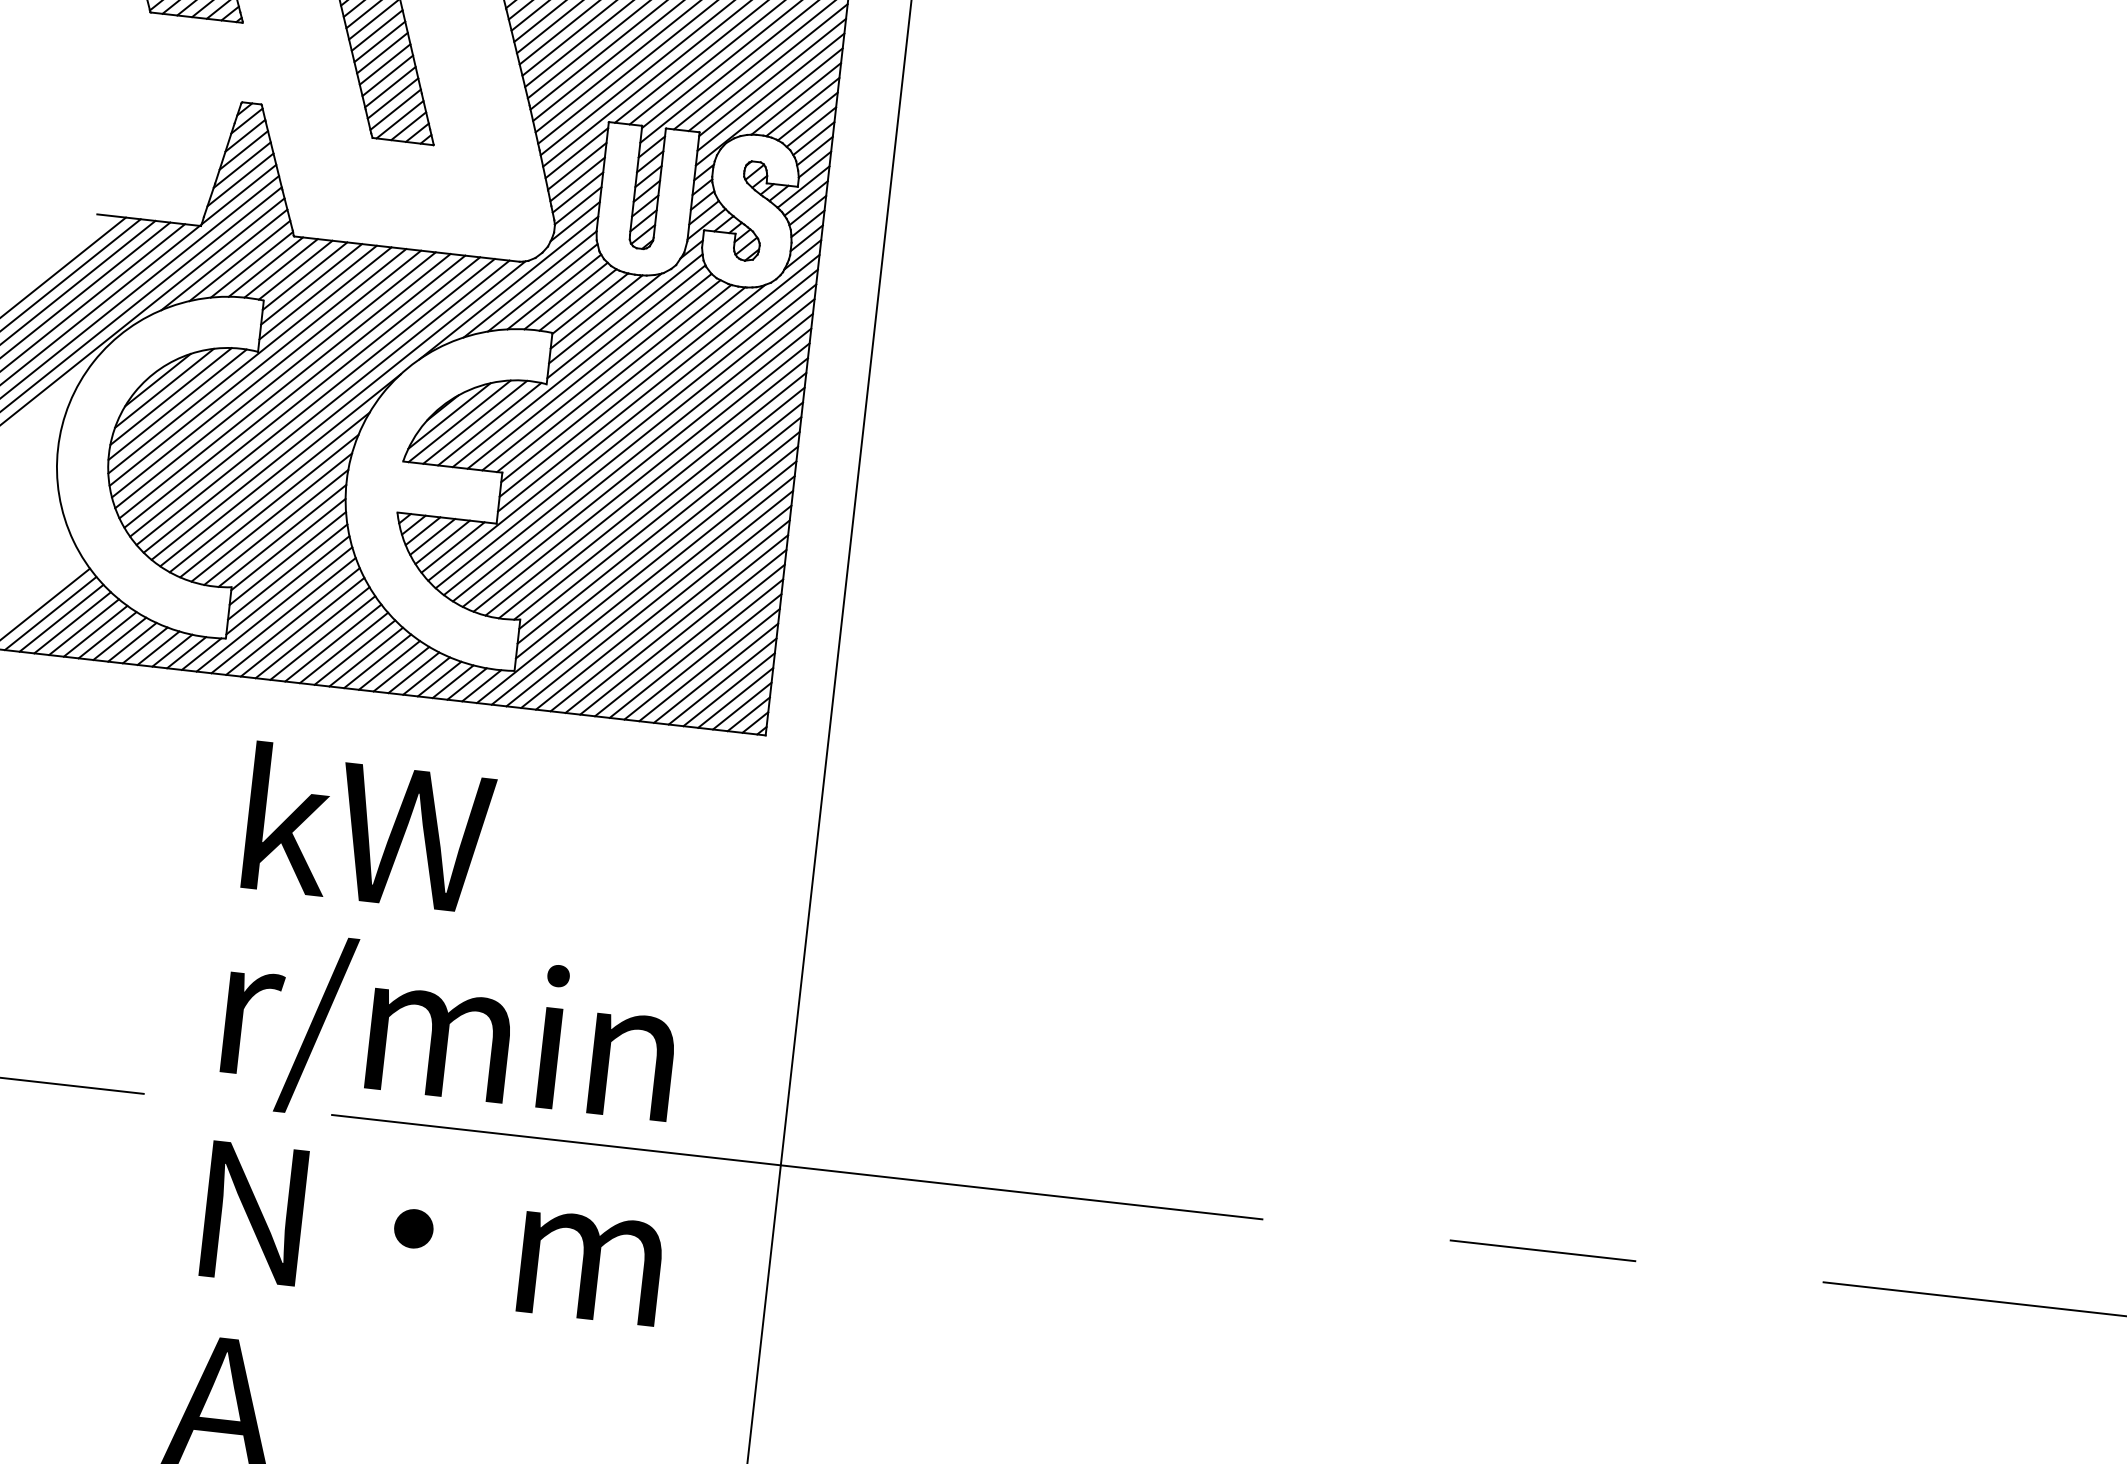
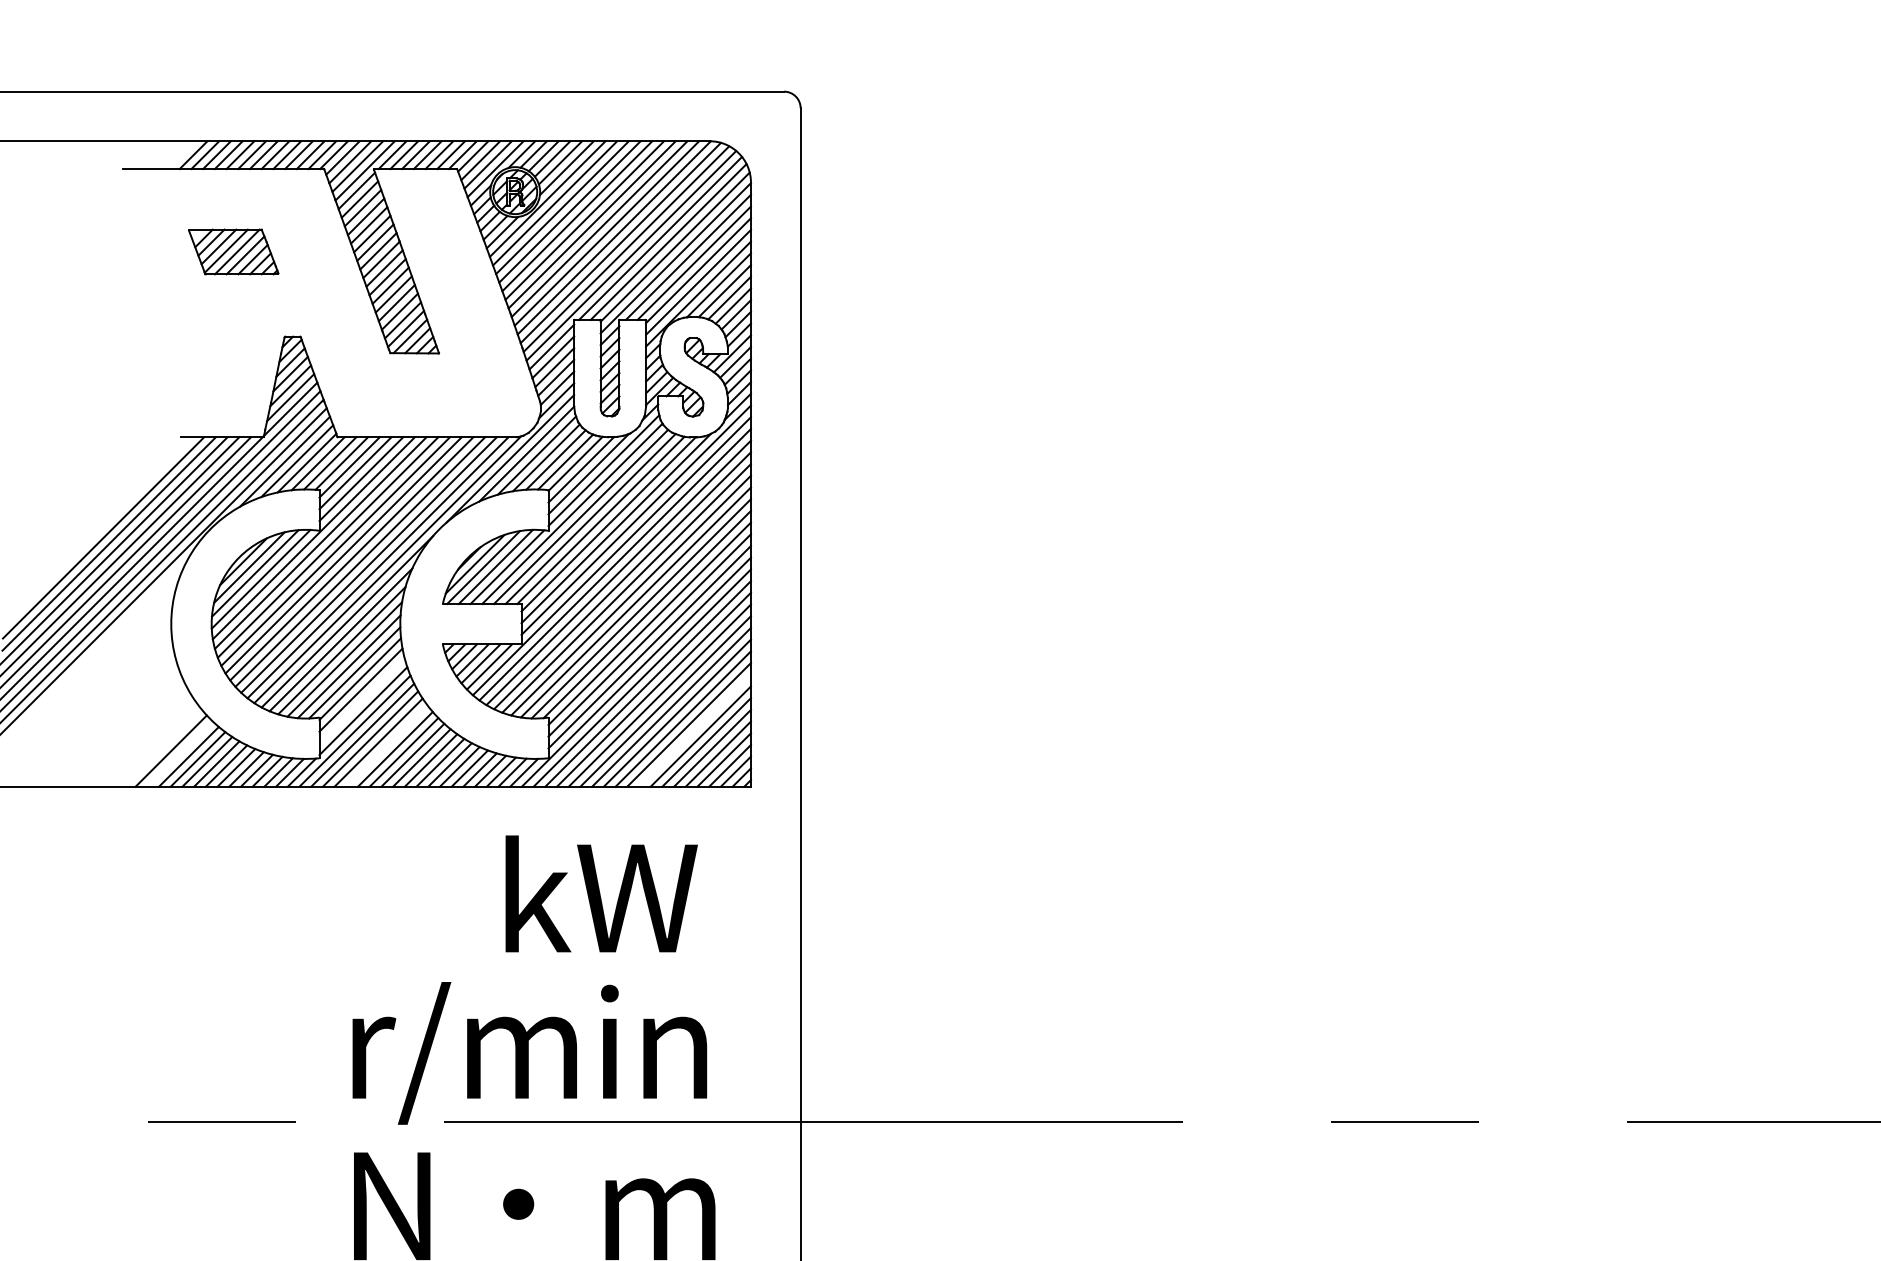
line: (287, 571) -> (361, 700), removed
line: (50, 612) -> (179, 753), removed
line: (312, 631) -> (386, 745), removed
line: (702, 656) -> (694, 730), removed
text: (369, 827) -> (601, 893), moved

